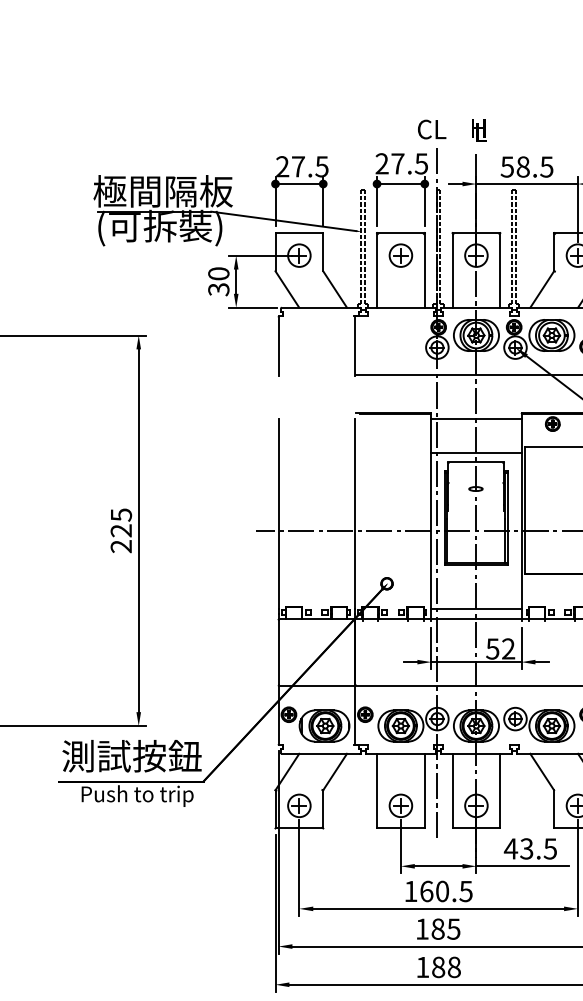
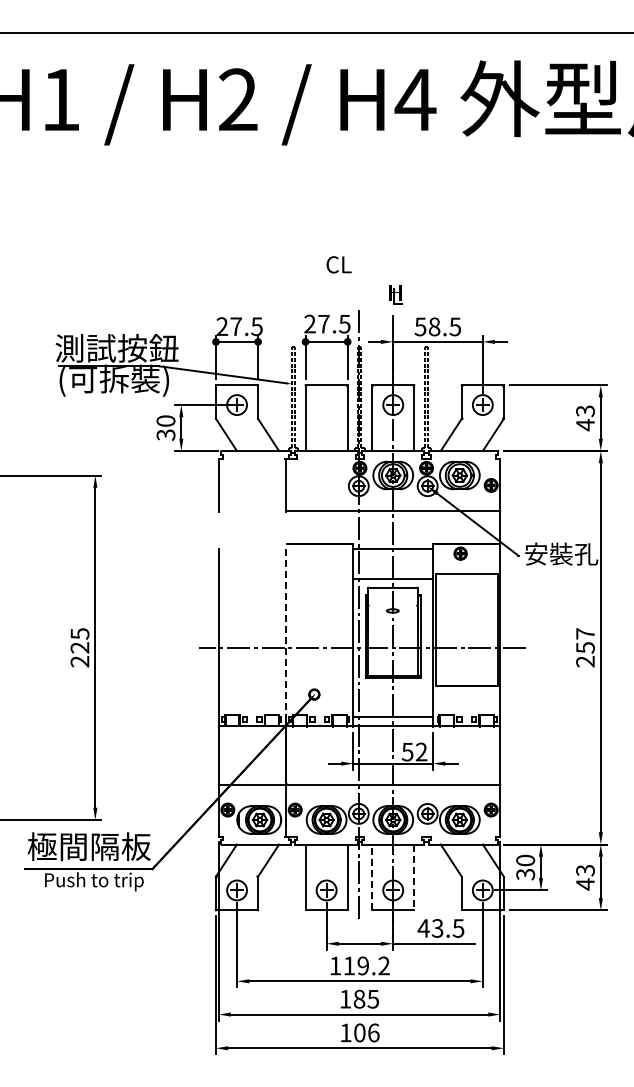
text: (431, 129) -> (338, 264), moved
text: (162, 191) -> (116, 348), 極間隔板 -> 測試按鈕
part: (400, 254) -> (326, 404), removed
line: (355, 514) -> (286, 633), solid -> dashed
text: (130, 756) -> (88, 846), 測試按鈕 -> 極間隔板
line: (452, 791) -> (372, 877), solid -> dashed
line: (500, 791) -> (414, 877), solid -> dashed
text: (446, 890) -> (366, 965), 160.5 -> 119.2
text: (446, 966) -> (366, 1032), 188 -> 106

